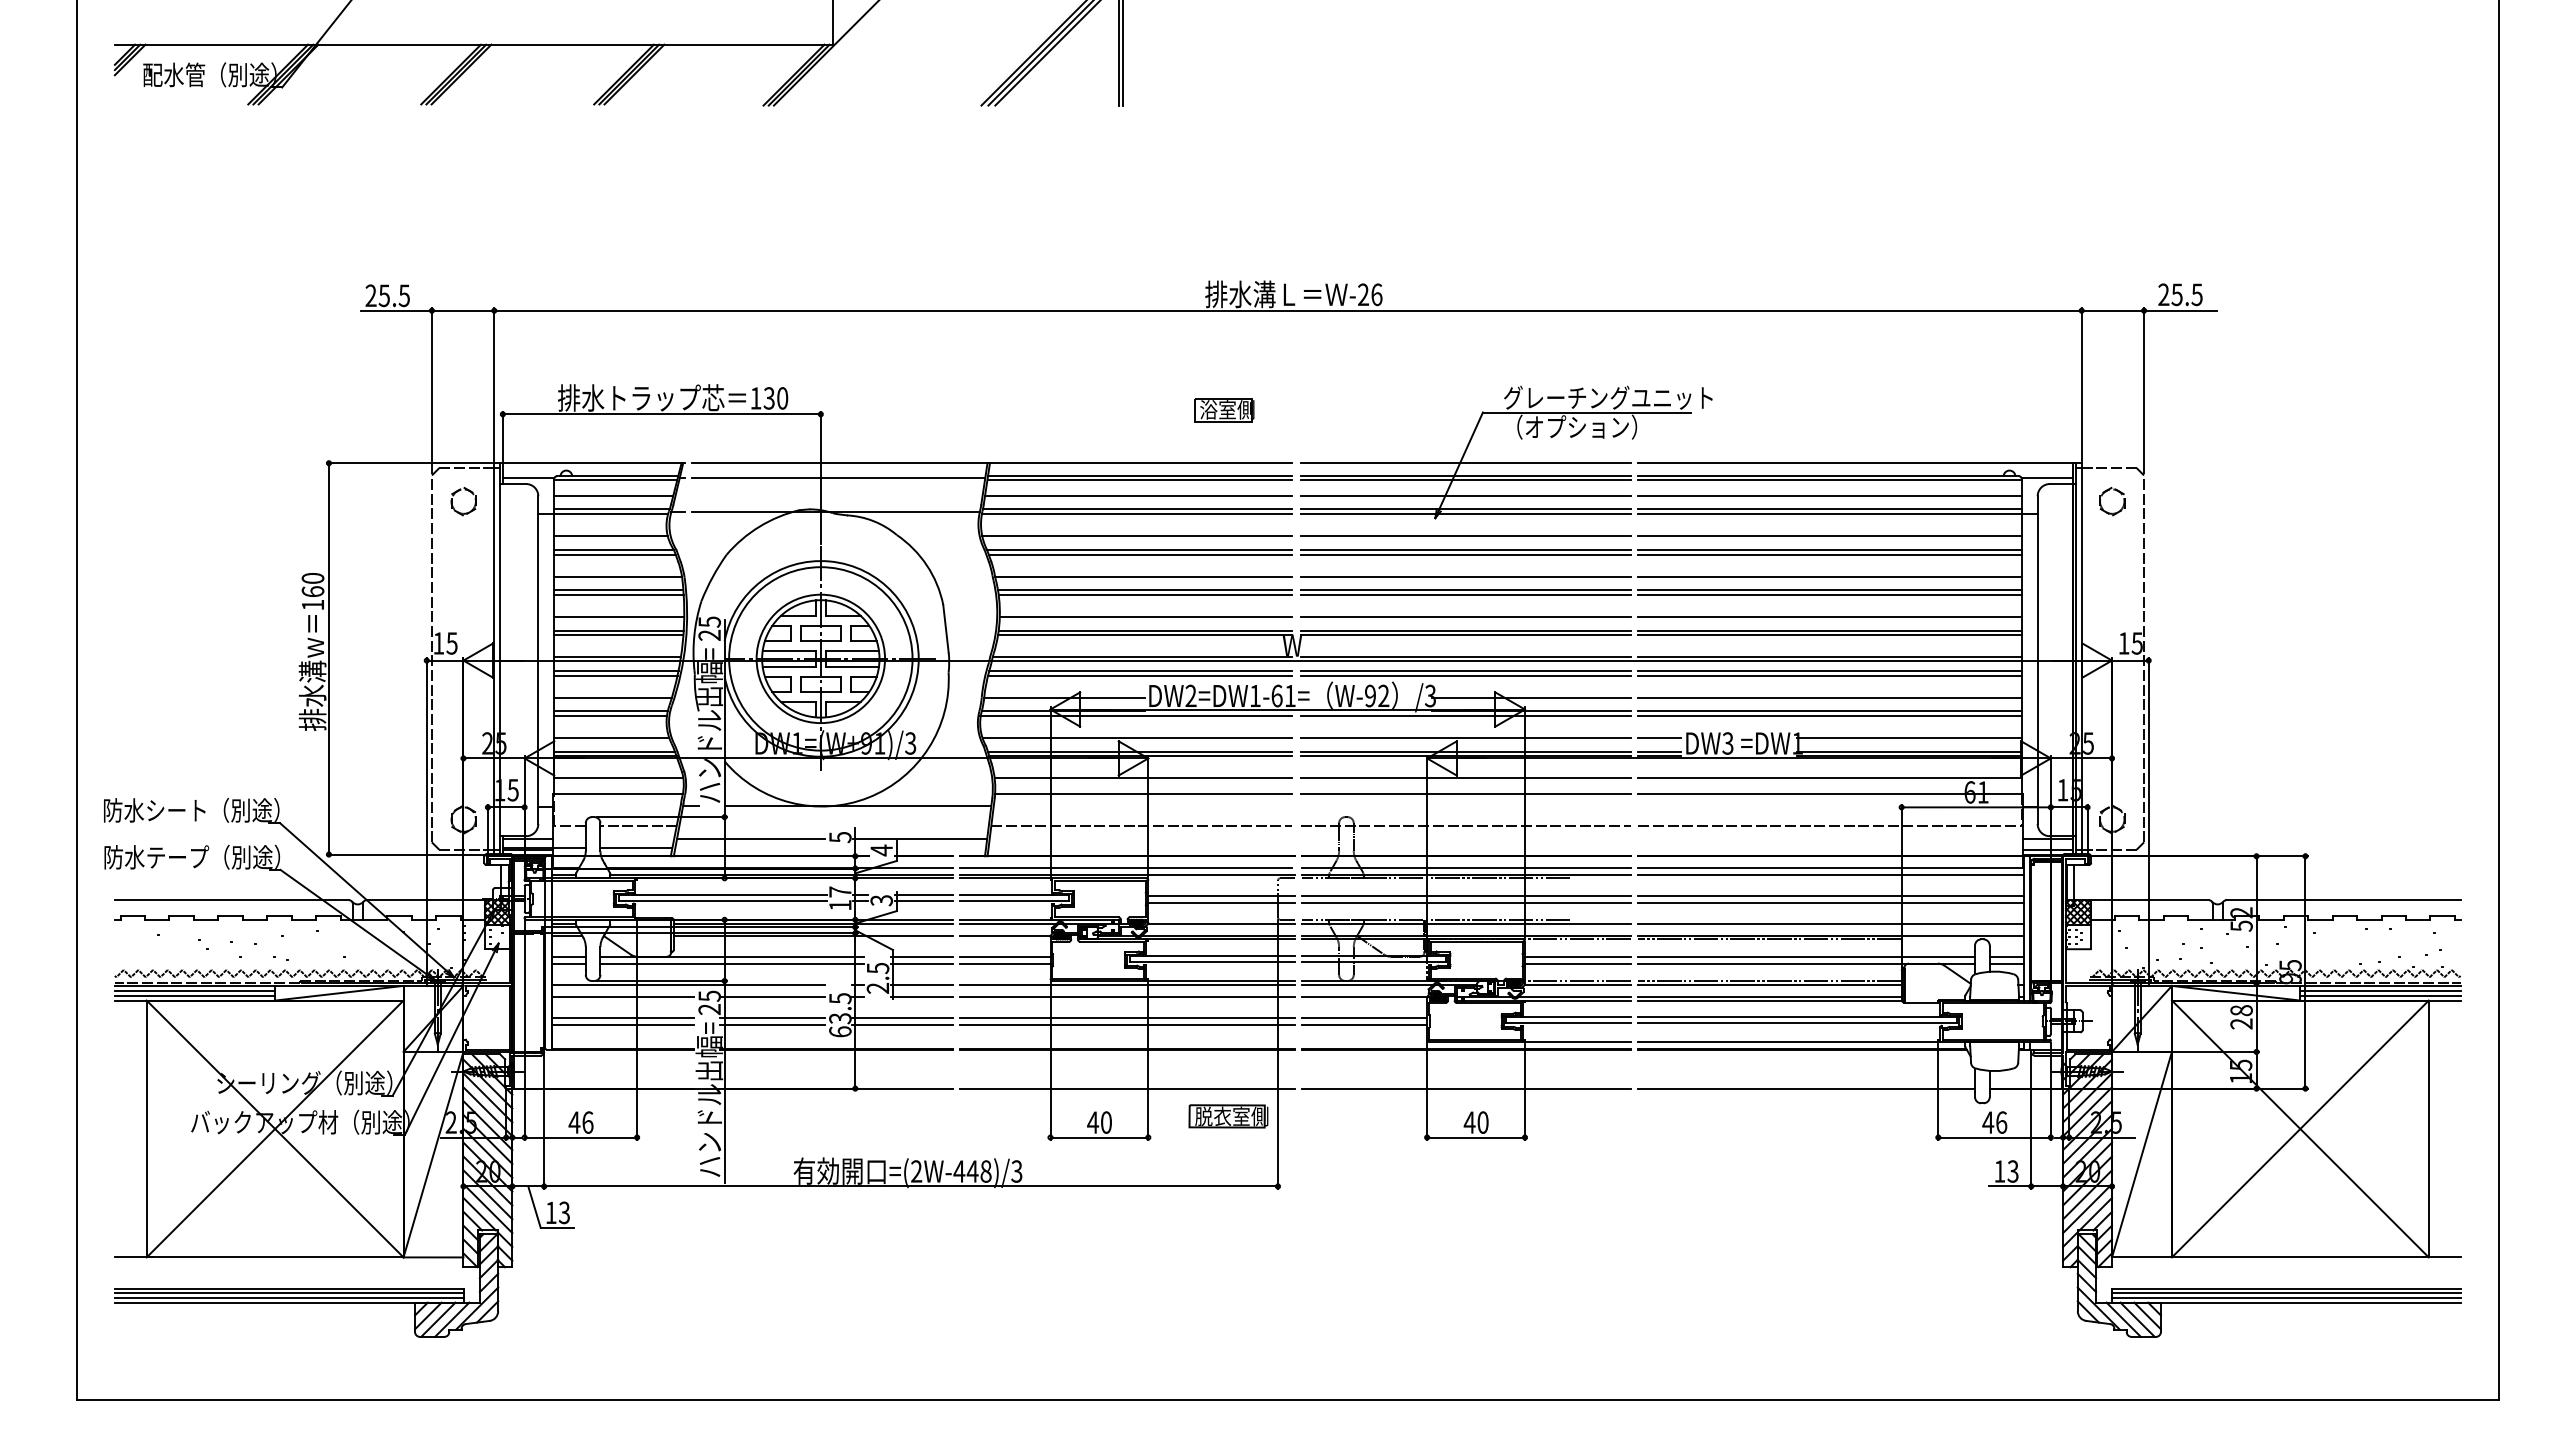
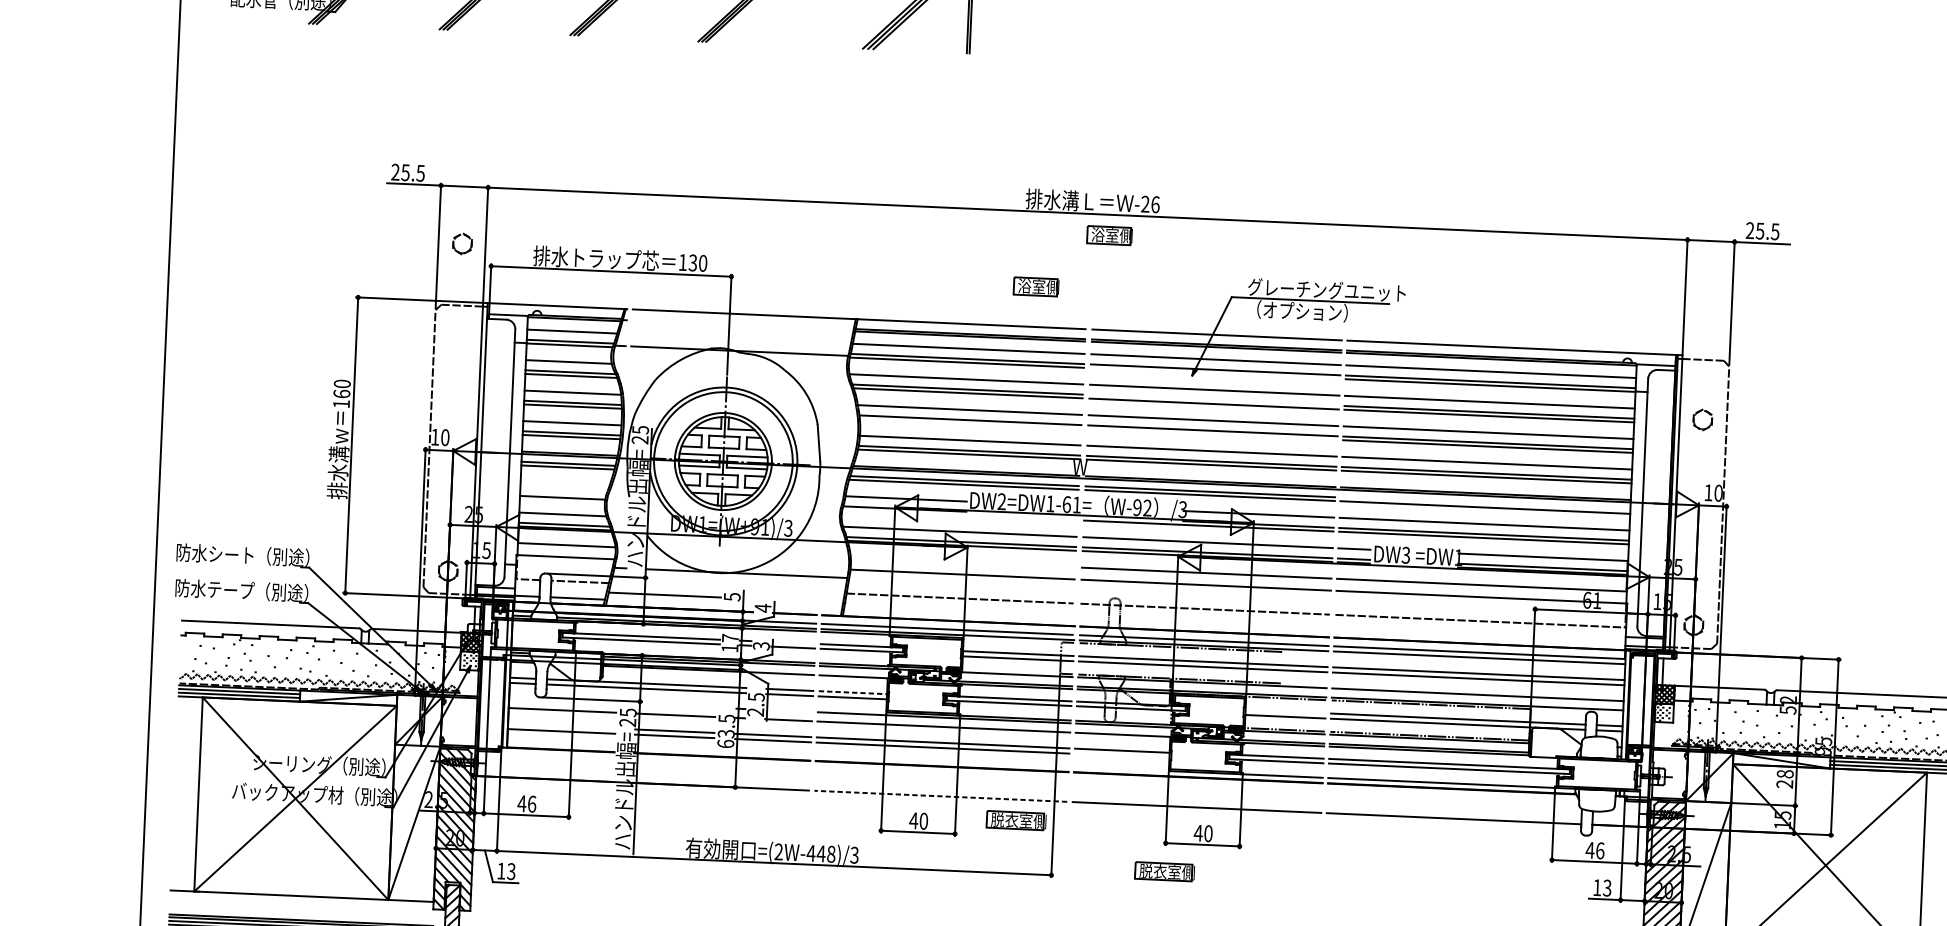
part: (1318, 338) -> (1109, 235), added
line: (838, 477) -> (742, 325), removed
part: (456, 493) -> (457, 237), moved
part: (2119, 493) -> (1708, 414), moved
line: (1465, 514) -> (1215, 373), removed
line: (1465, 549) -> (1214, 400), removed
line: (1144, 595) -> (970, 424), removed
line: (1465, 595) -> (1212, 434), removed
text: (451, 643) -> (444, 437), 15 -> 10
text: (2136, 643) -> (1717, 493), 15 -> 10
line: (1829, 670) -> (1485, 503), removed
line: (612, 697) -> (564, 483), removed
line: (610, 711) -> (562, 494), removed
line: (1135, 716) -> (959, 515), removed
line: (1142, 778) -> (962, 562), removed
line: (920, 838) -> (792, 600), removed
line: (923, 894) -> (793, 642), removed
line: (1005, 956) -> (853, 692), solid -> dashed
line: (1577, 956) -> (1285, 711), removed
line: (687, 984) -> (611, 703), removed
line: (921, 984) -> (788, 710), removed
line: (622, 1017) -> (561, 725), removed
line: (1364, 1024) -> (1122, 755), removed
line: (1126, 1088) -> (940, 796), solid -> dashed
part: (1427, 1175) -> (1164, 871), added

